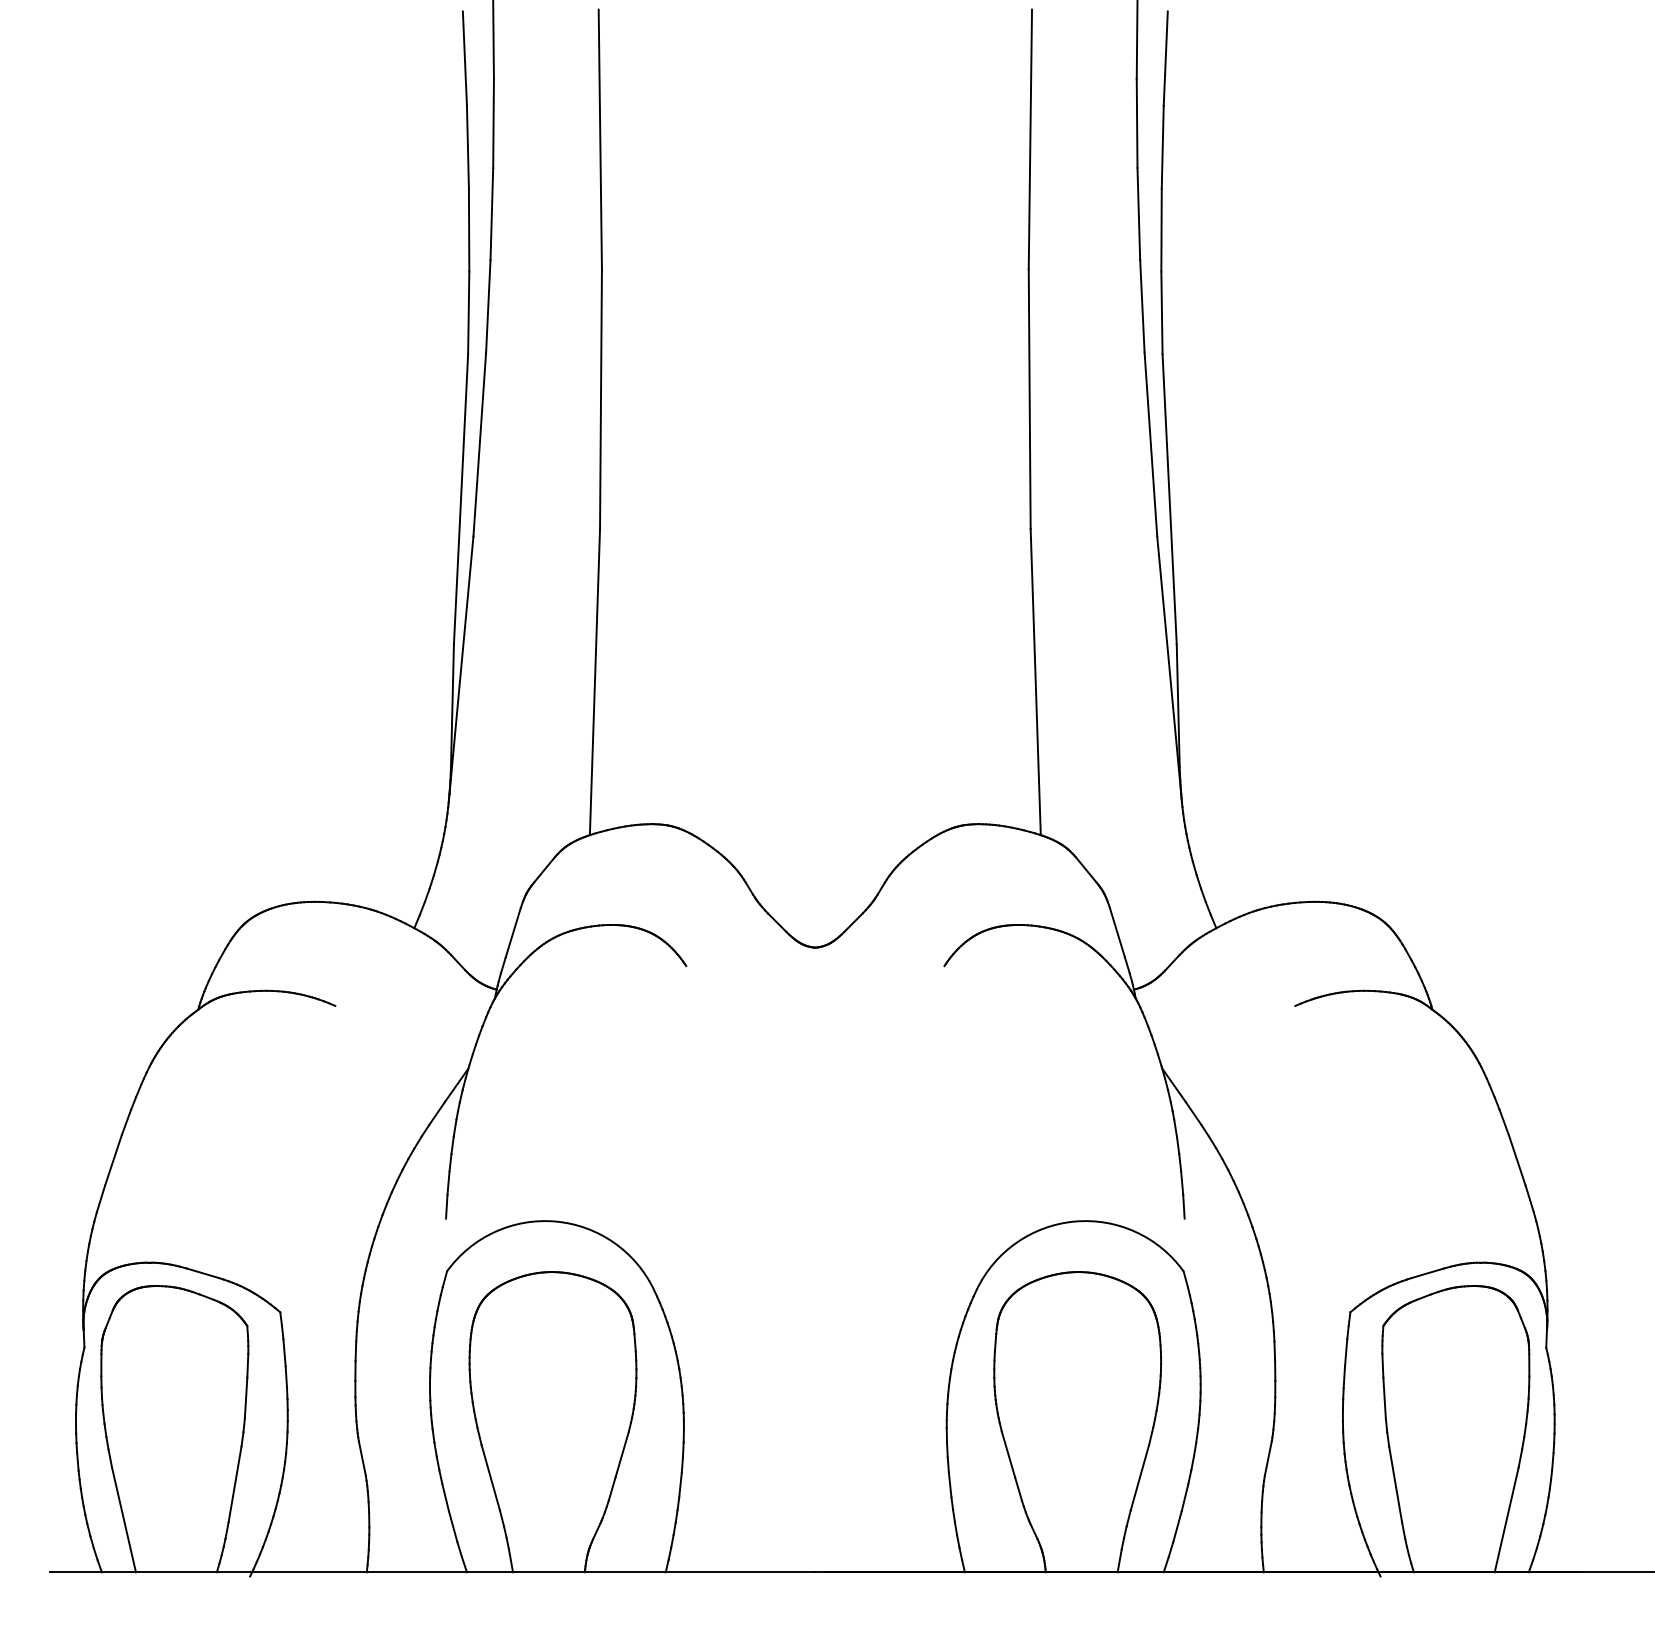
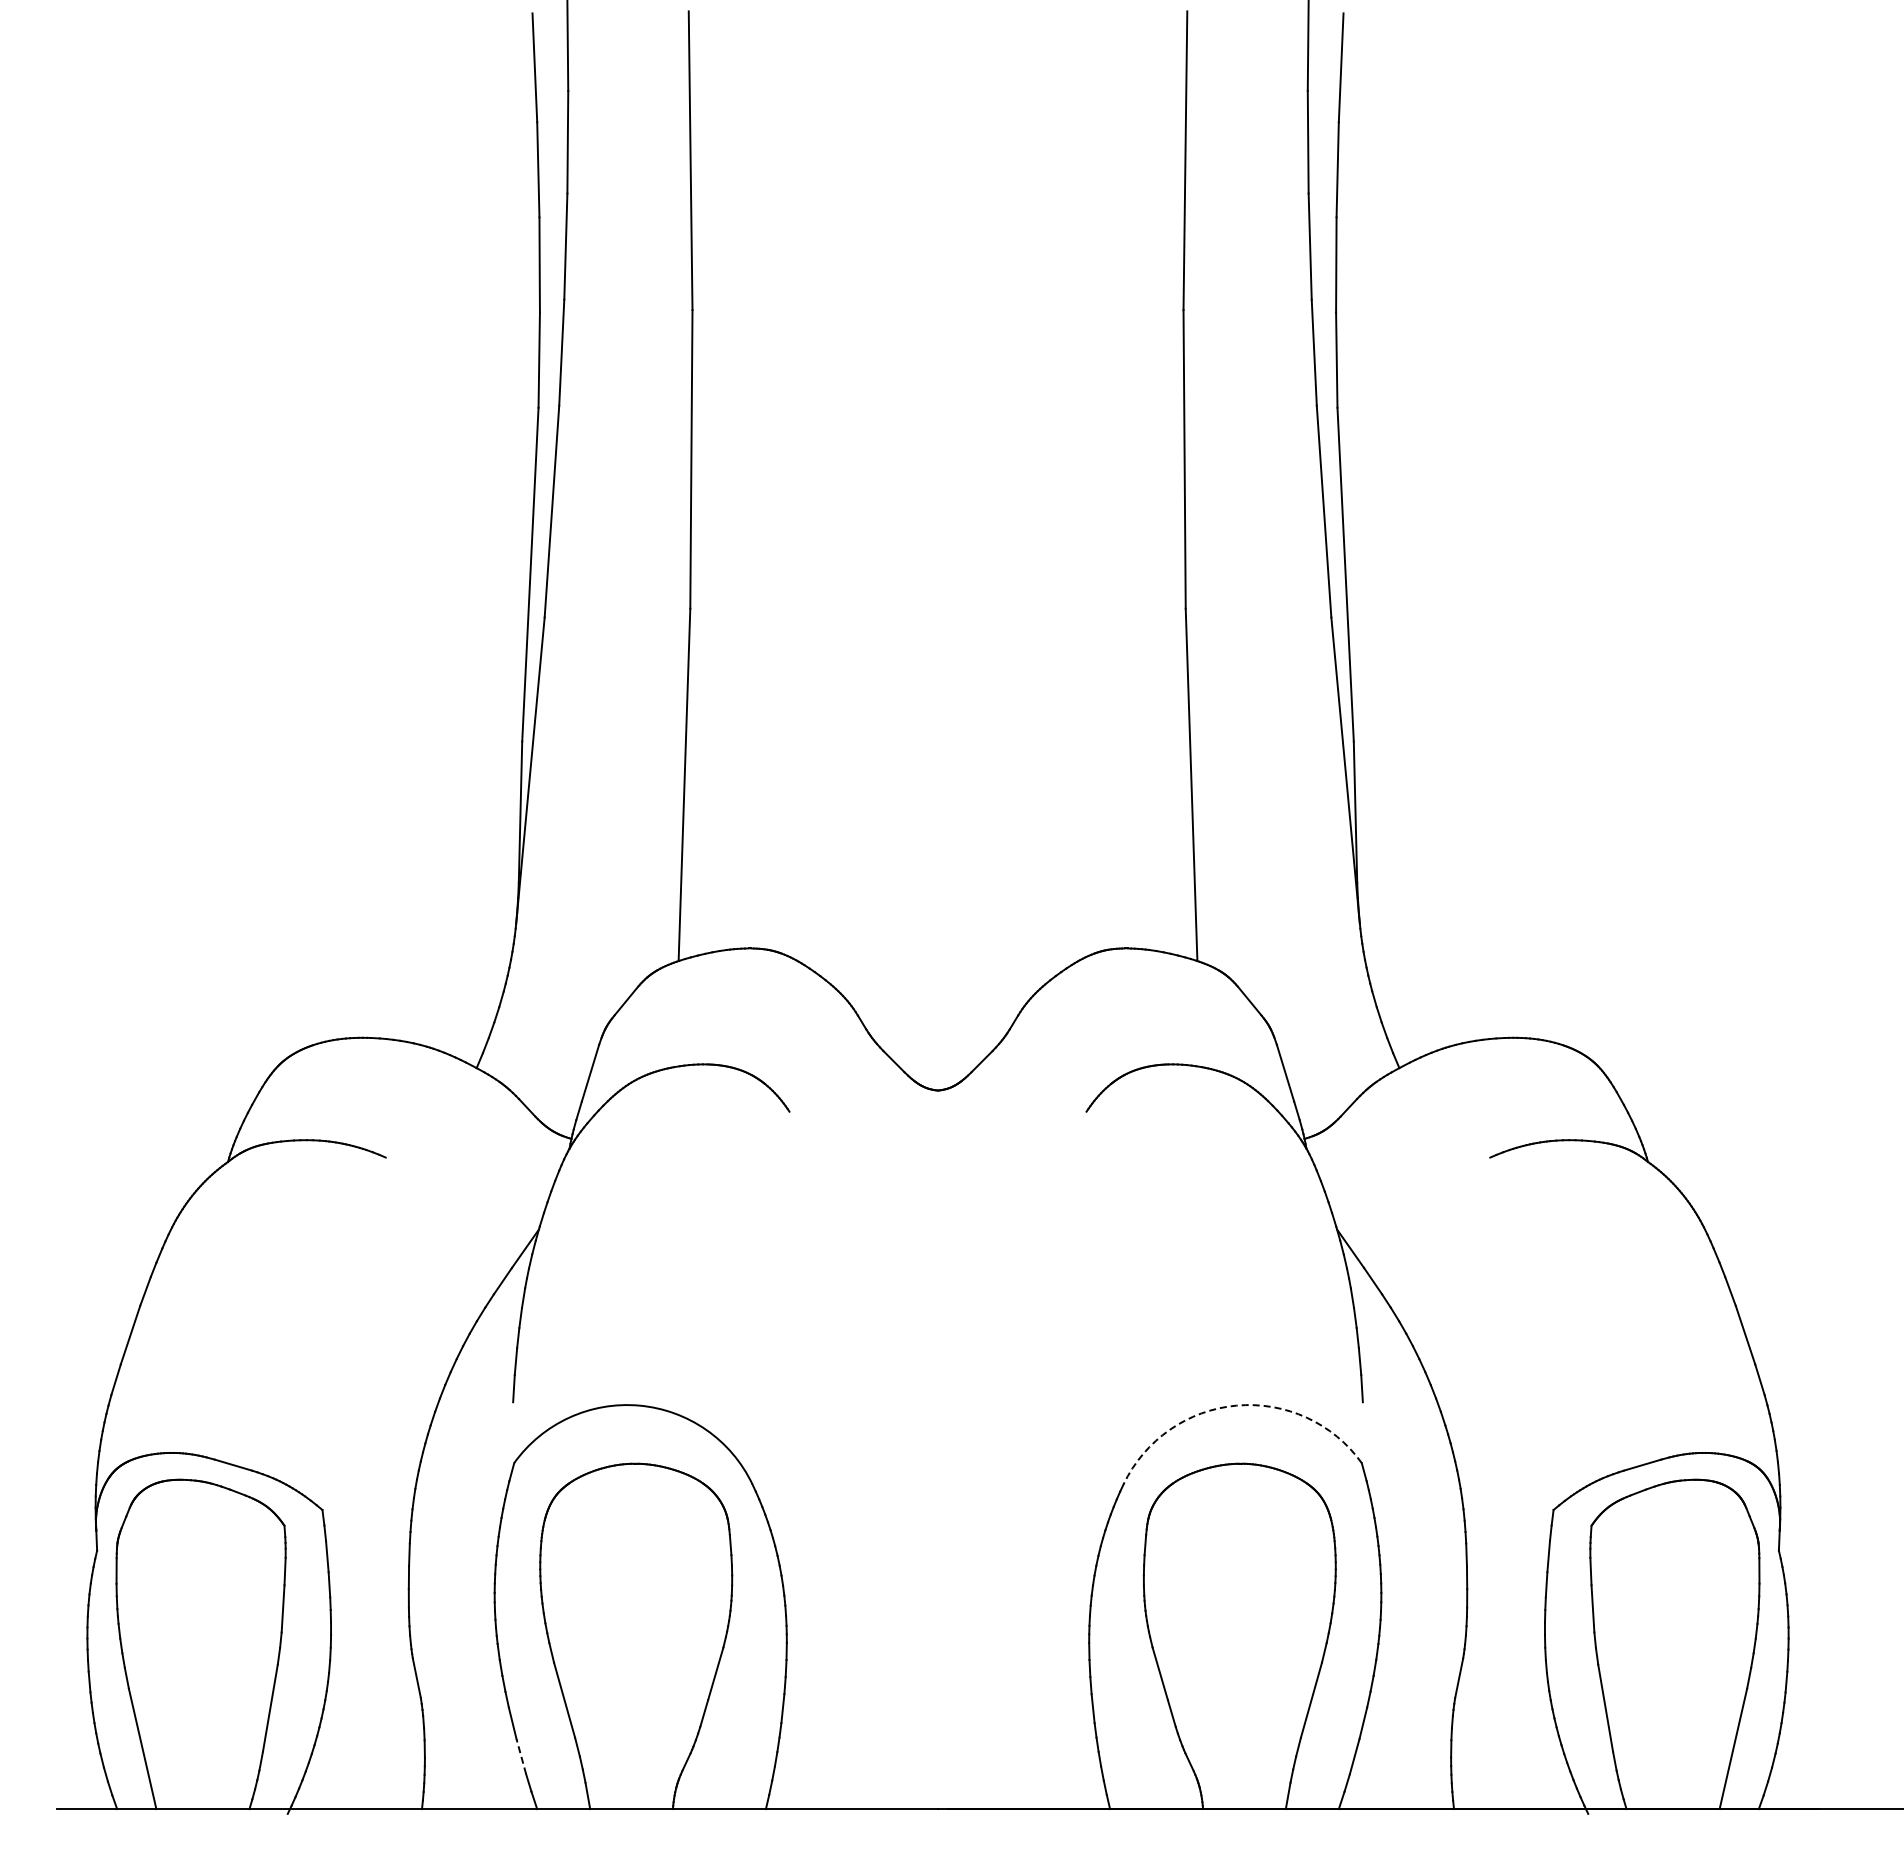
arc: (1074, 1221) -> (1236, 1405), solid -> dashed
line: (453, 1526) -> (521, 1756), solid -> dashed

